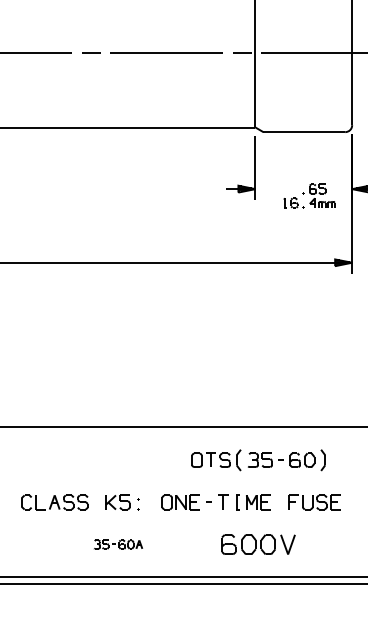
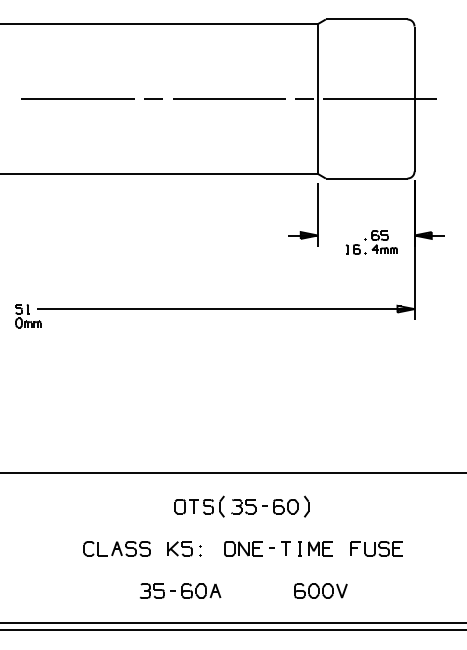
part: (258, 460) -> (241, 506), moved
part: (118, 544) -> (180, 590), size x1.67
part: (258, 544) -> (320, 590), size x0.71

